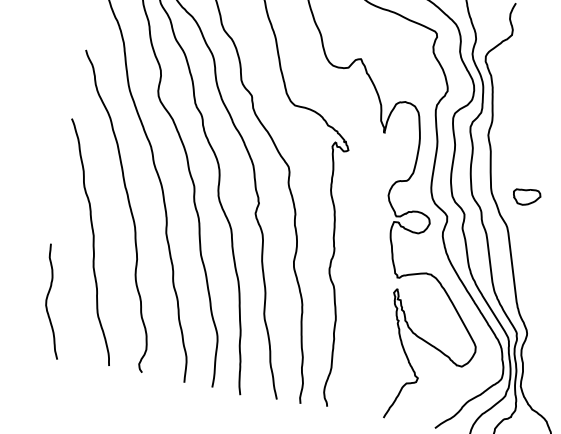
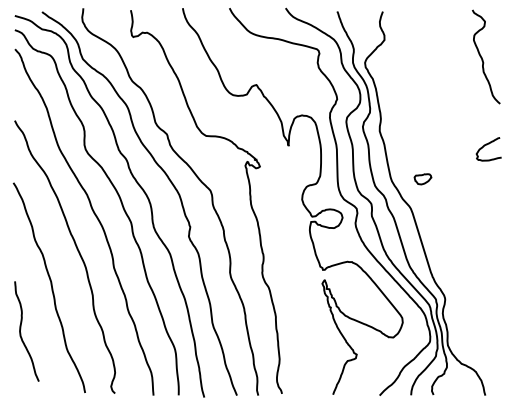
part: (526, 197) -> (422, 179), size x0.7
curve: (47, 301) -> (21, 332), moved

